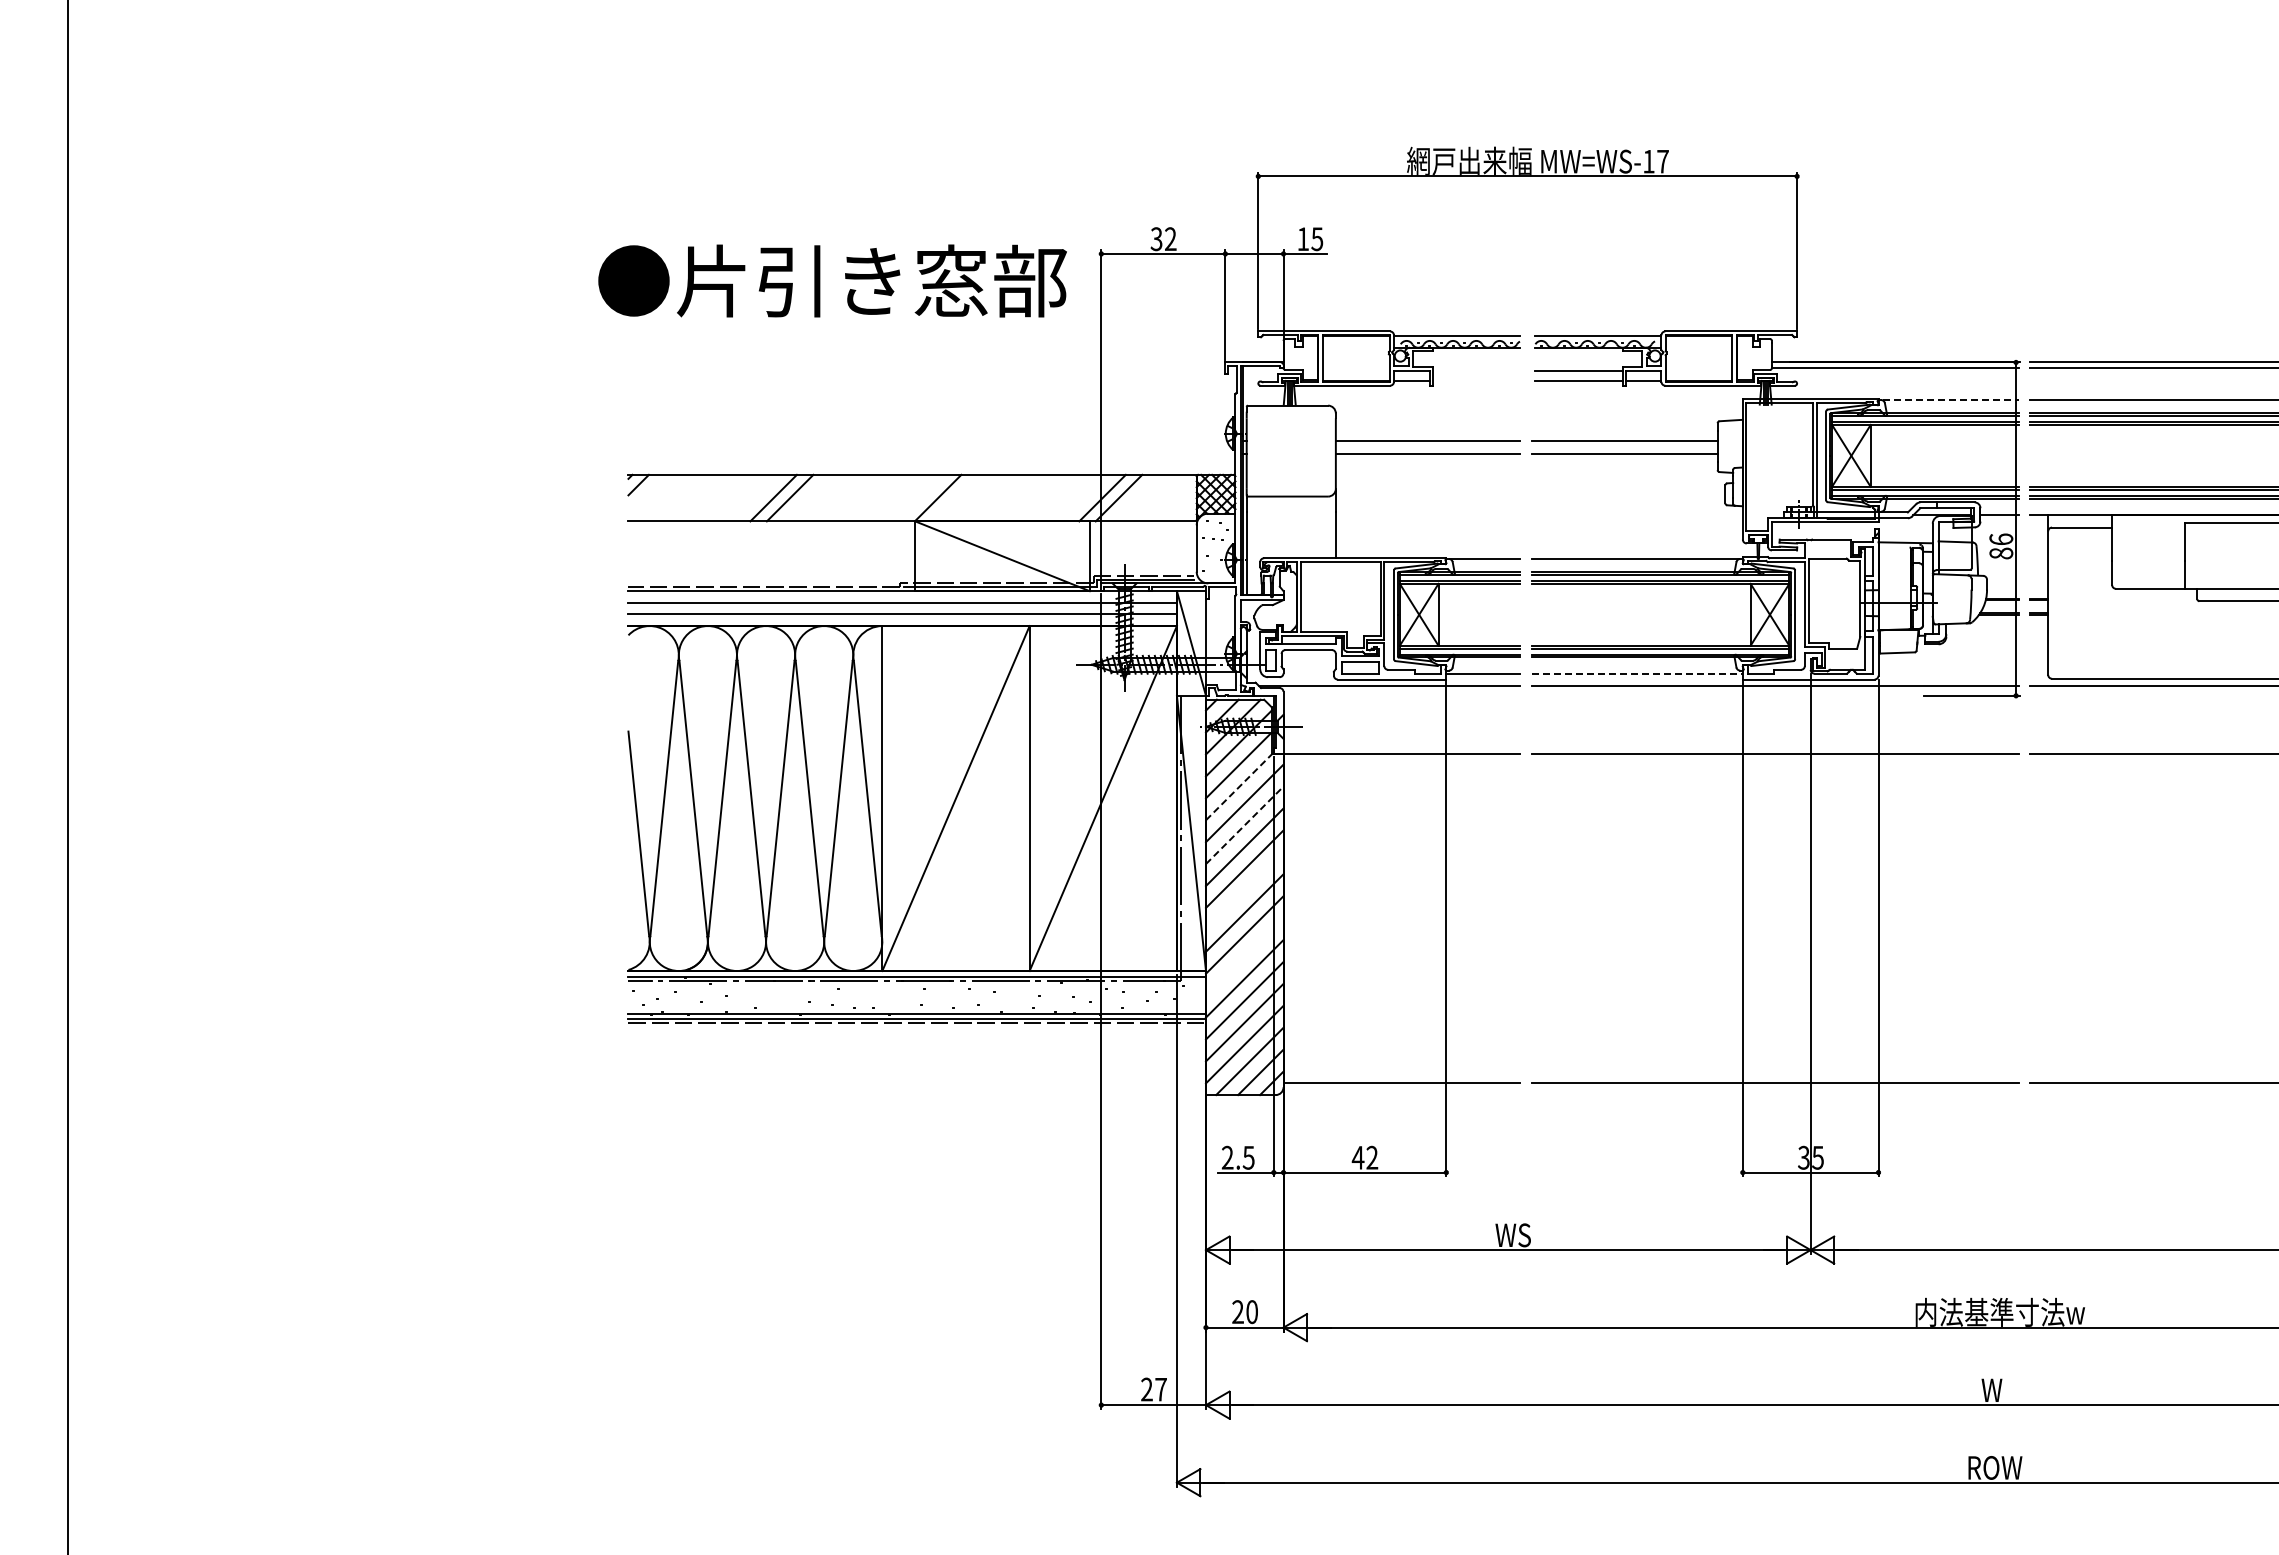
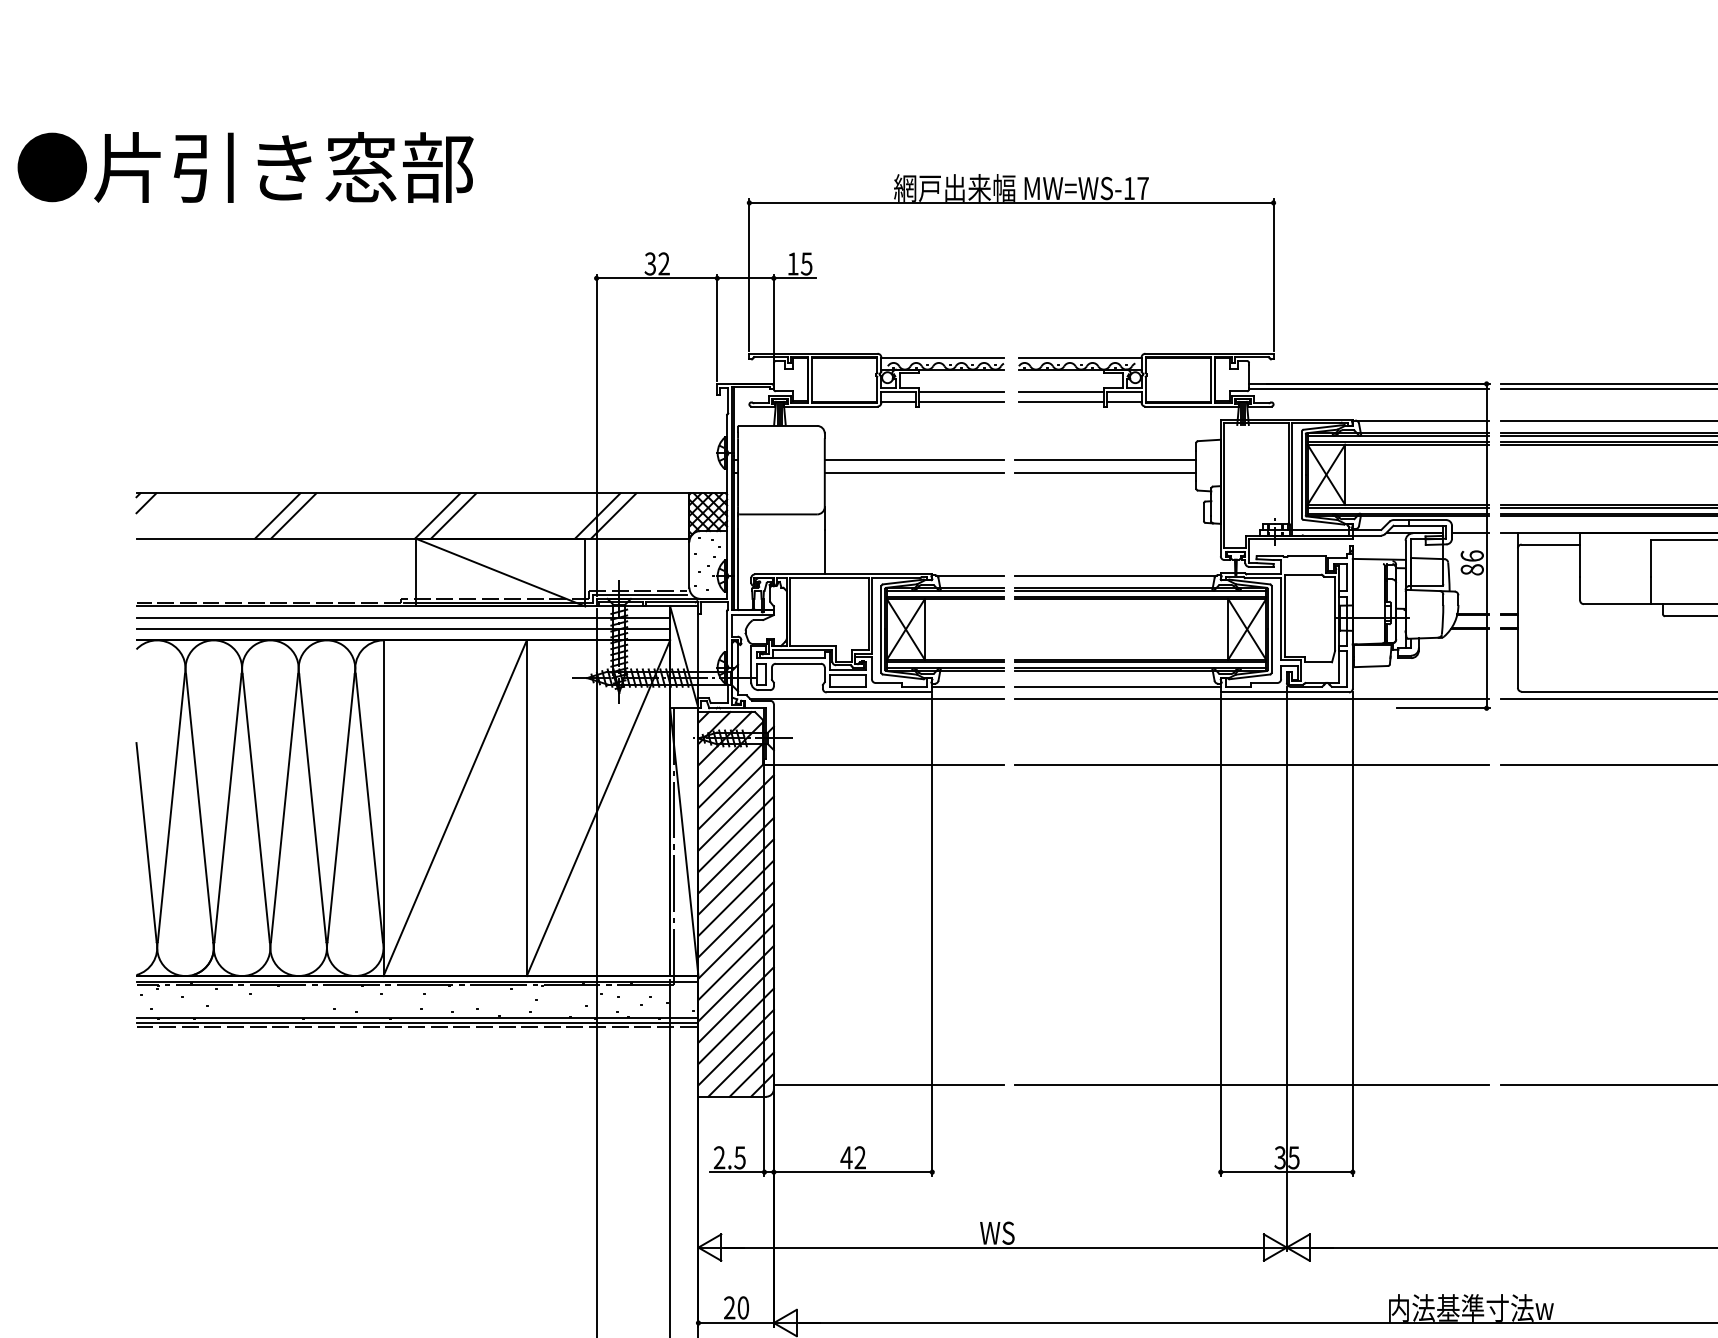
text: (832, 280) -> (245, 166), moved
line: (1475, 370) -> (960, 391), added
line: (1475, 380) -> (960, 401), added
line: (1950, 400) -> (1422, 420), dashed -> solid
line: (954, 497) -> (453, 515), added
line: (1637, 674) -> (1118, 687), dashed -> solid
line: (1239, 786) -> (731, 796), dashed -> solid
line: (1244, 825) -> (735, 834), dashed -> solid
line: (1244, 890) -> (735, 897), added
line: (1244, 956) -> (735, 961), added

